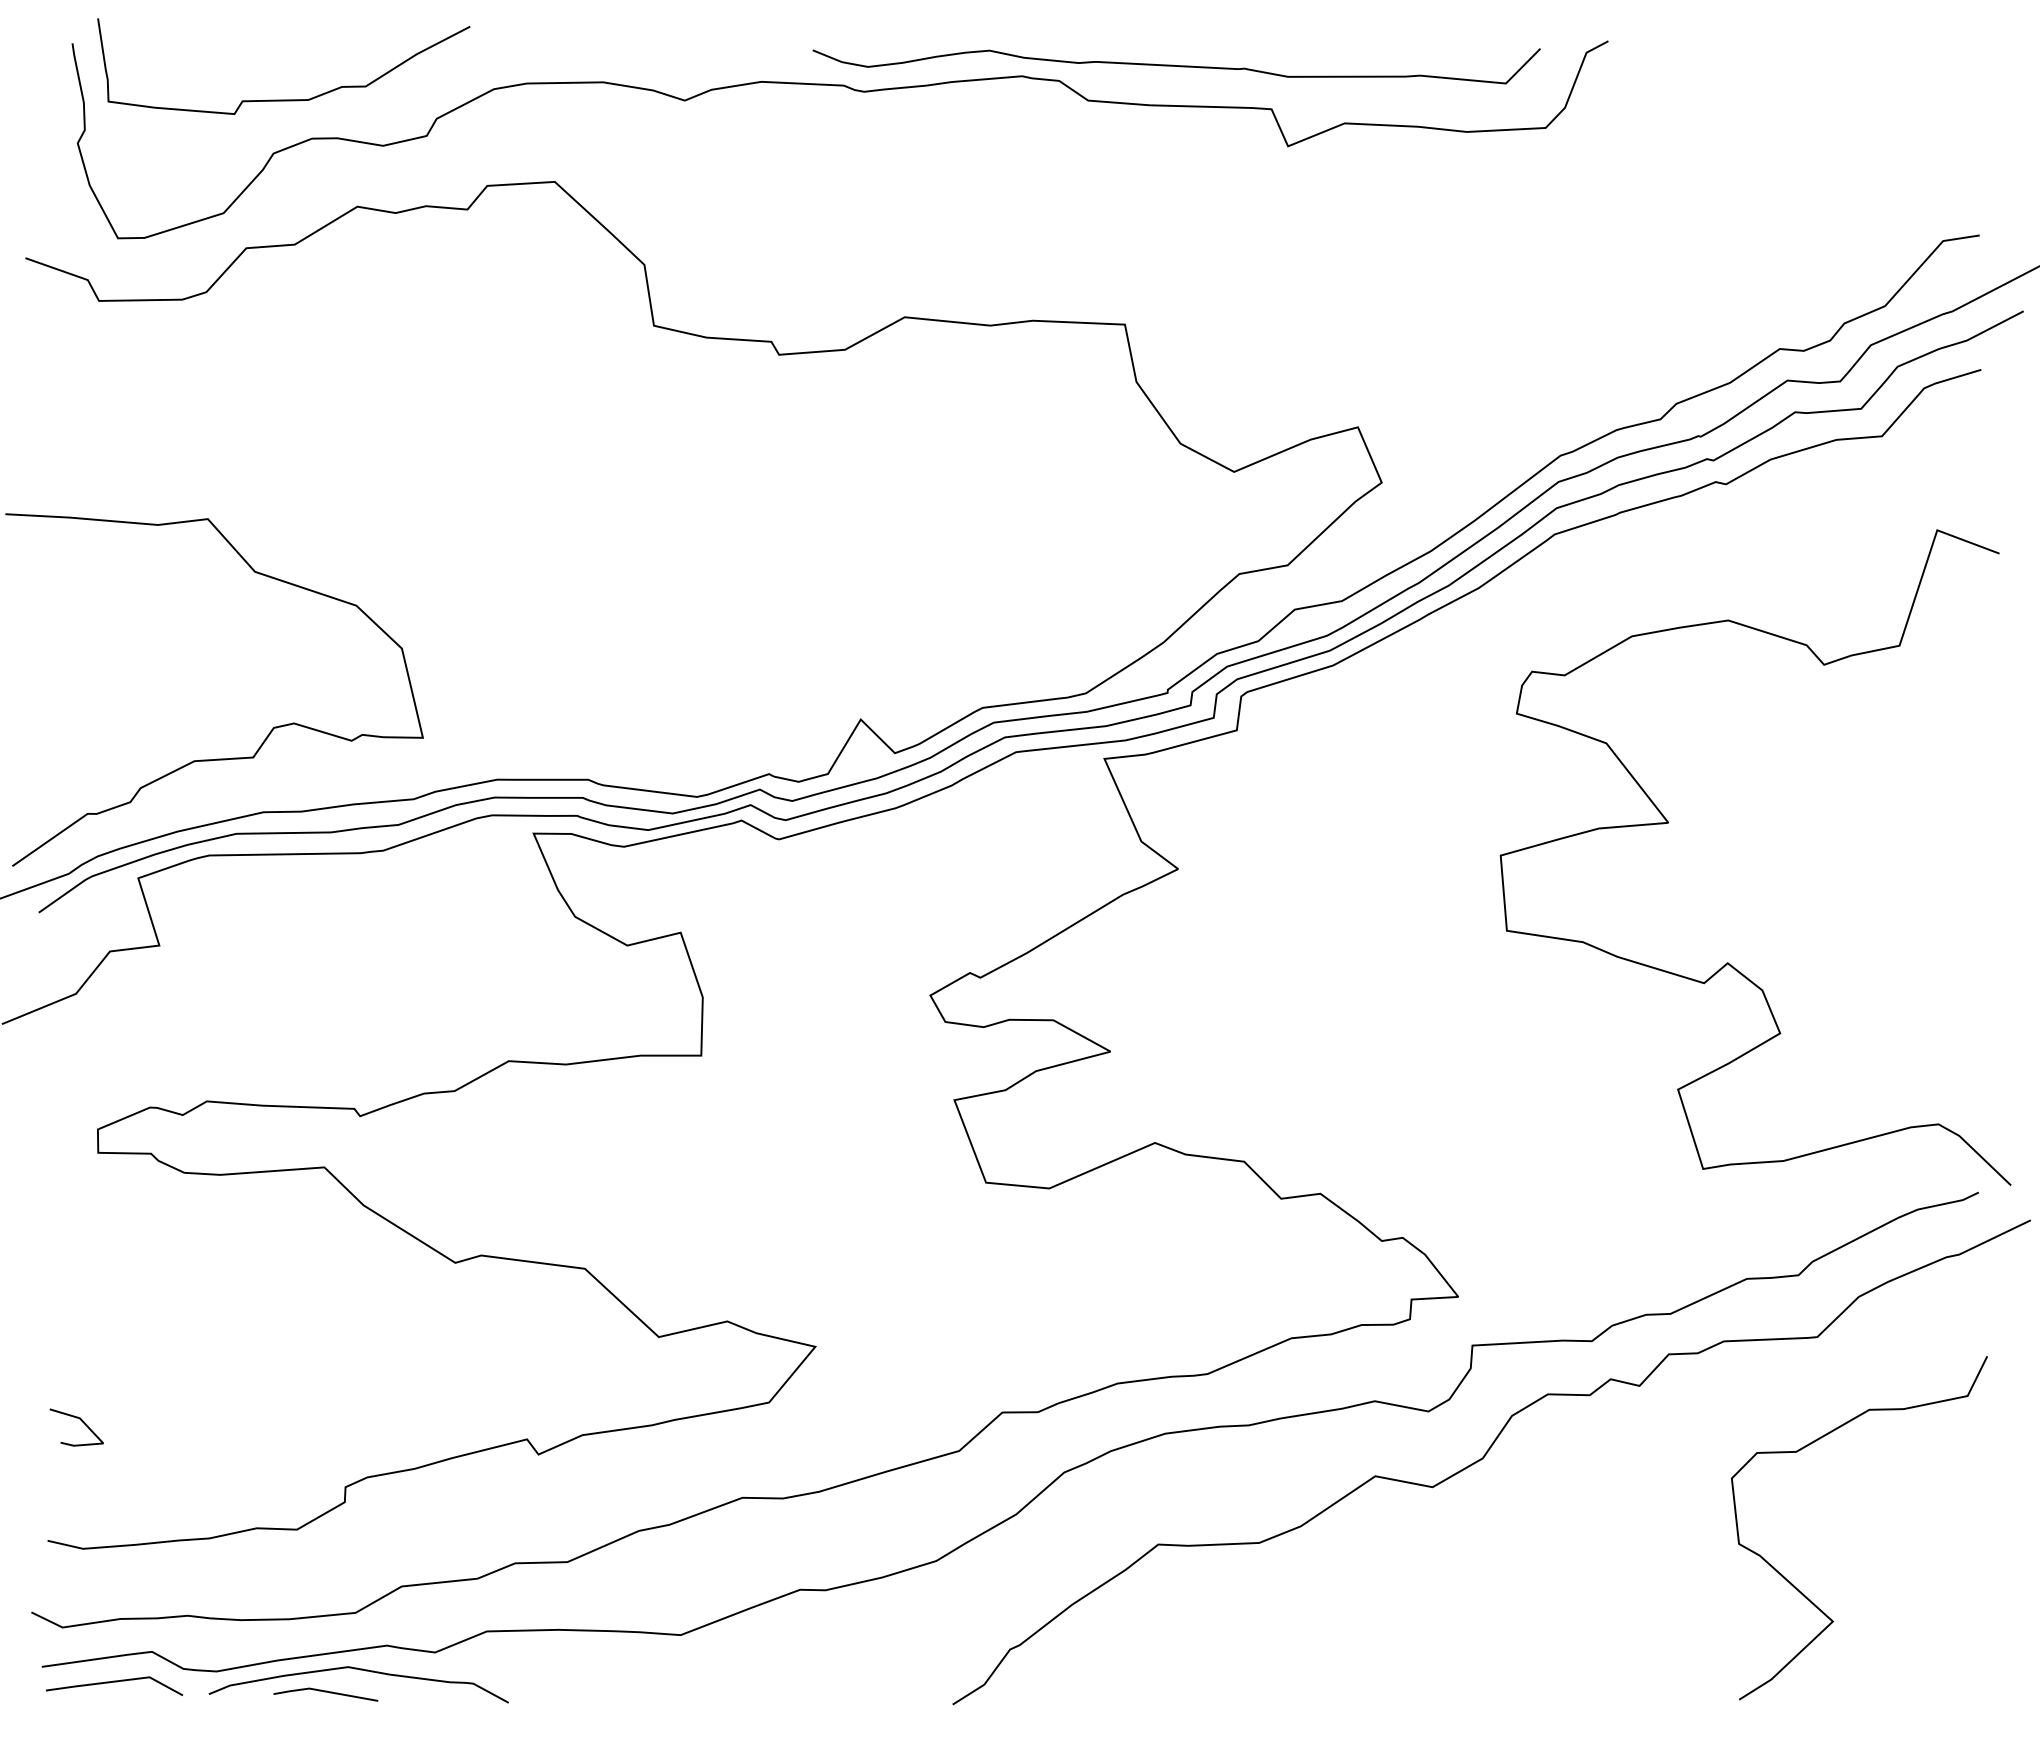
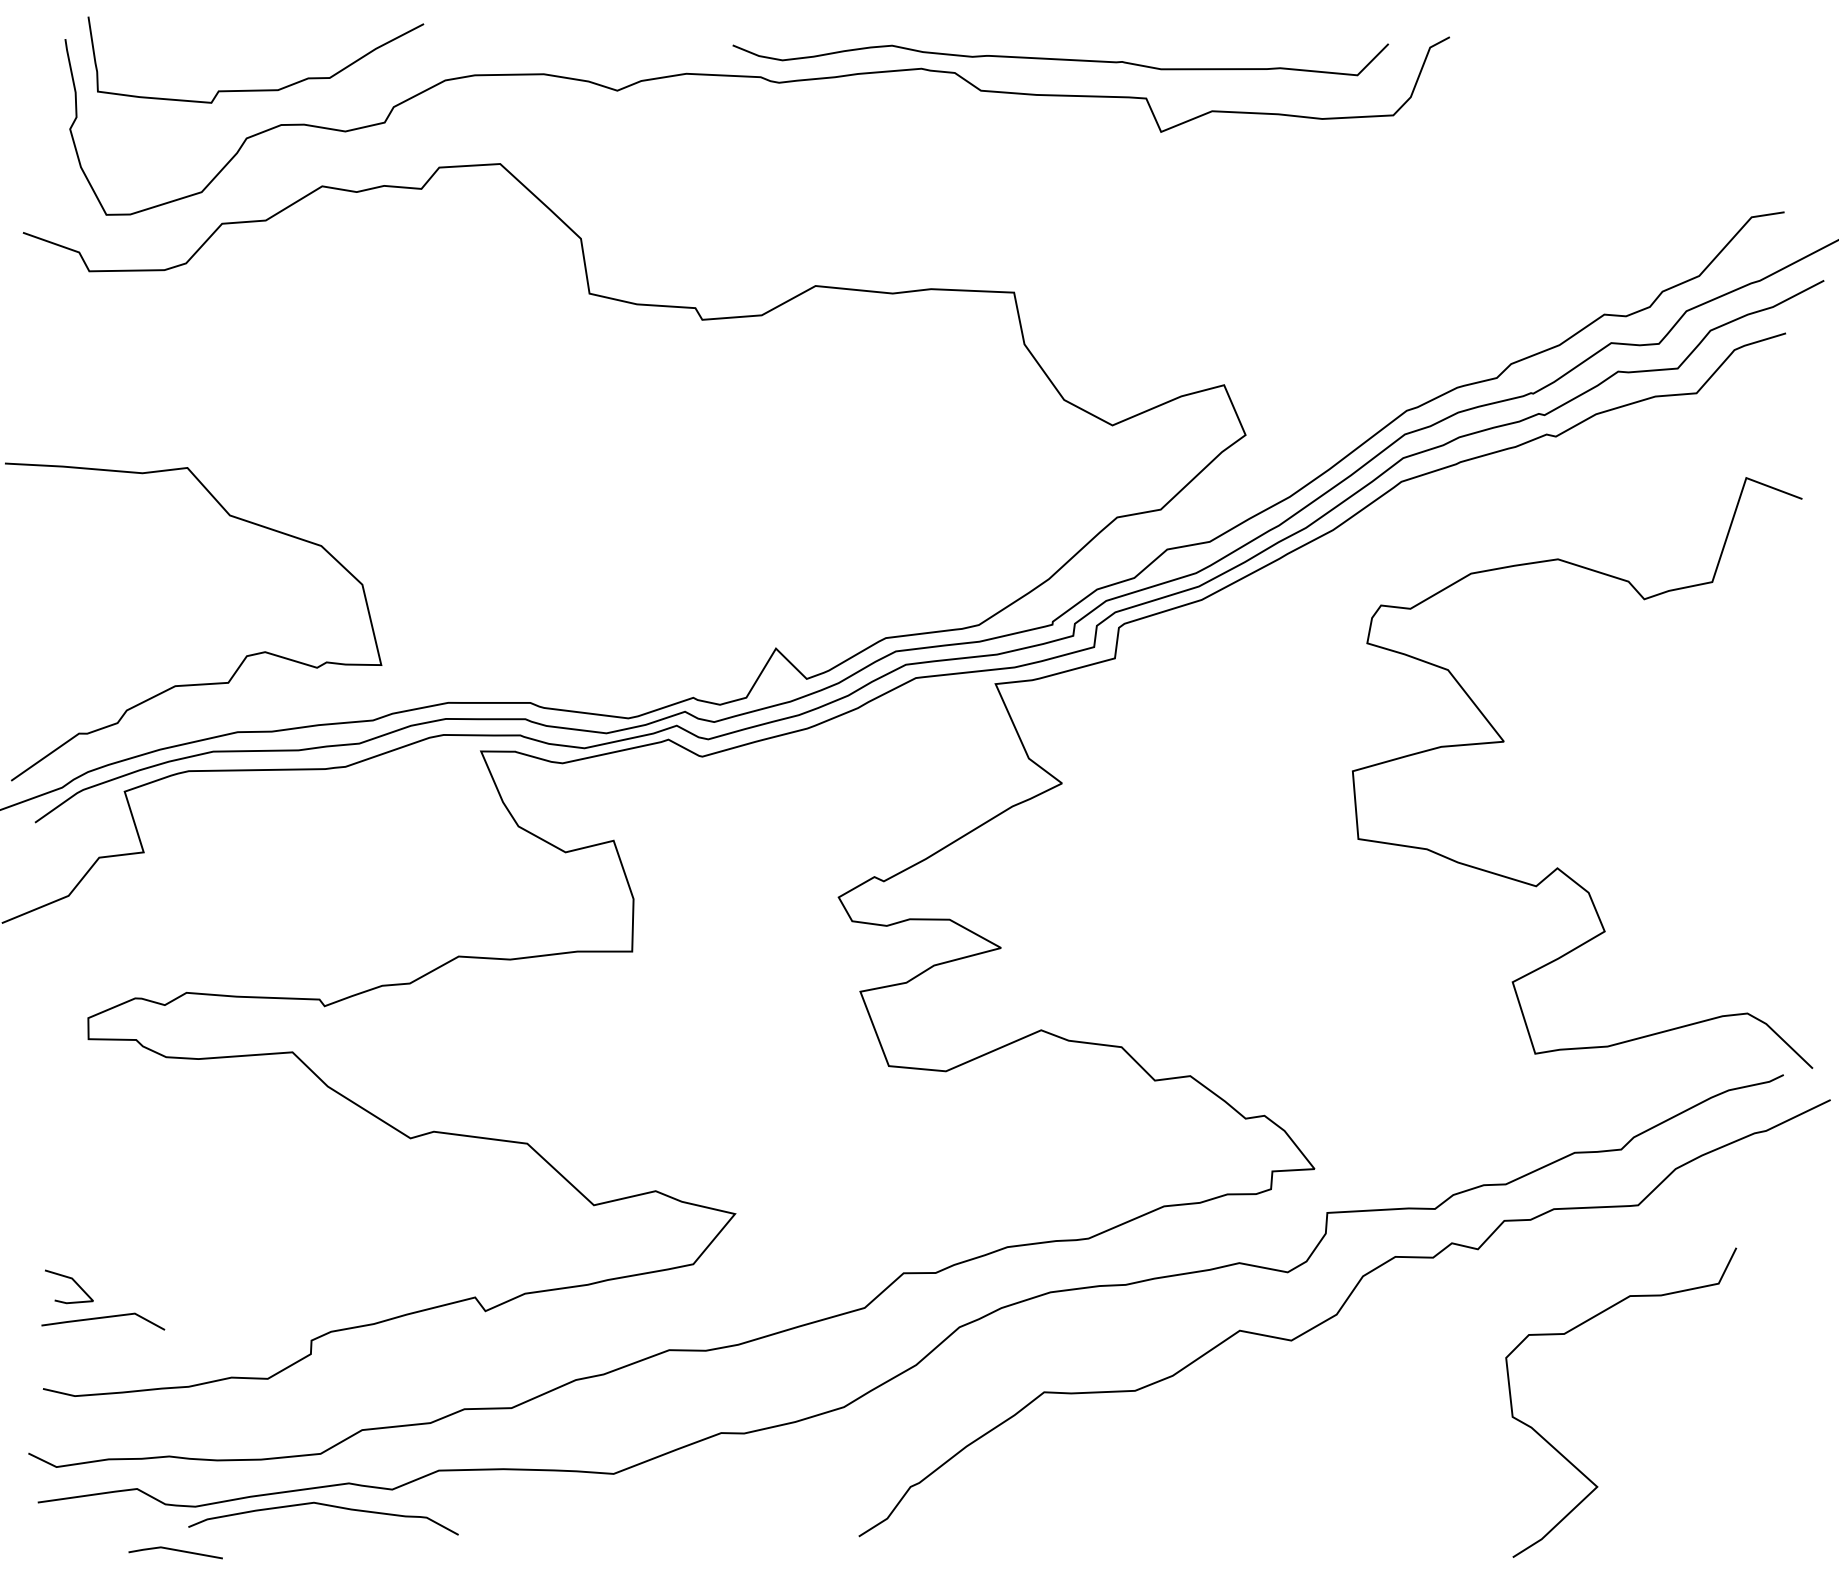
curve: (1801, 1591) -> (1568, 1459), moved
line: (114, 1682) -> (103, 1318), moved
line: (325, 1692) -> (175, 1550), moved

